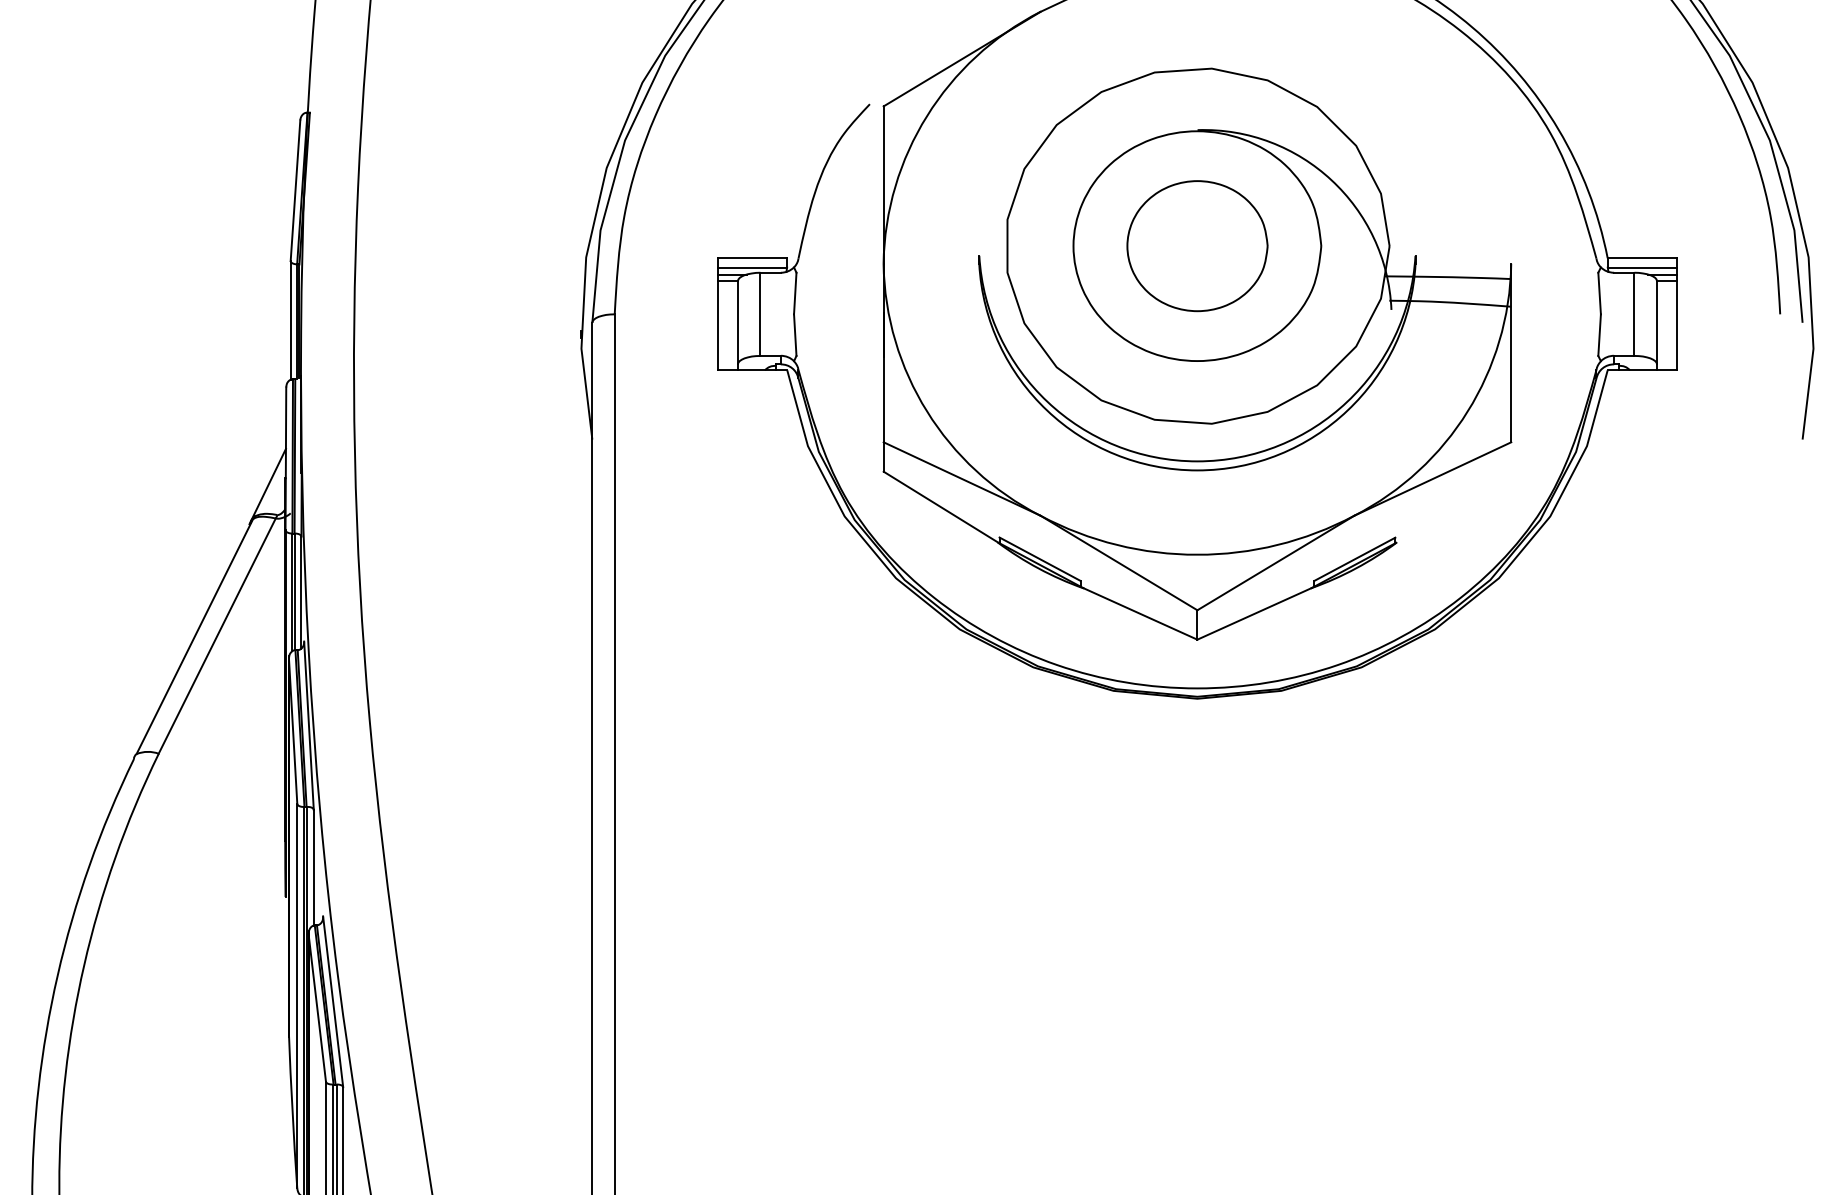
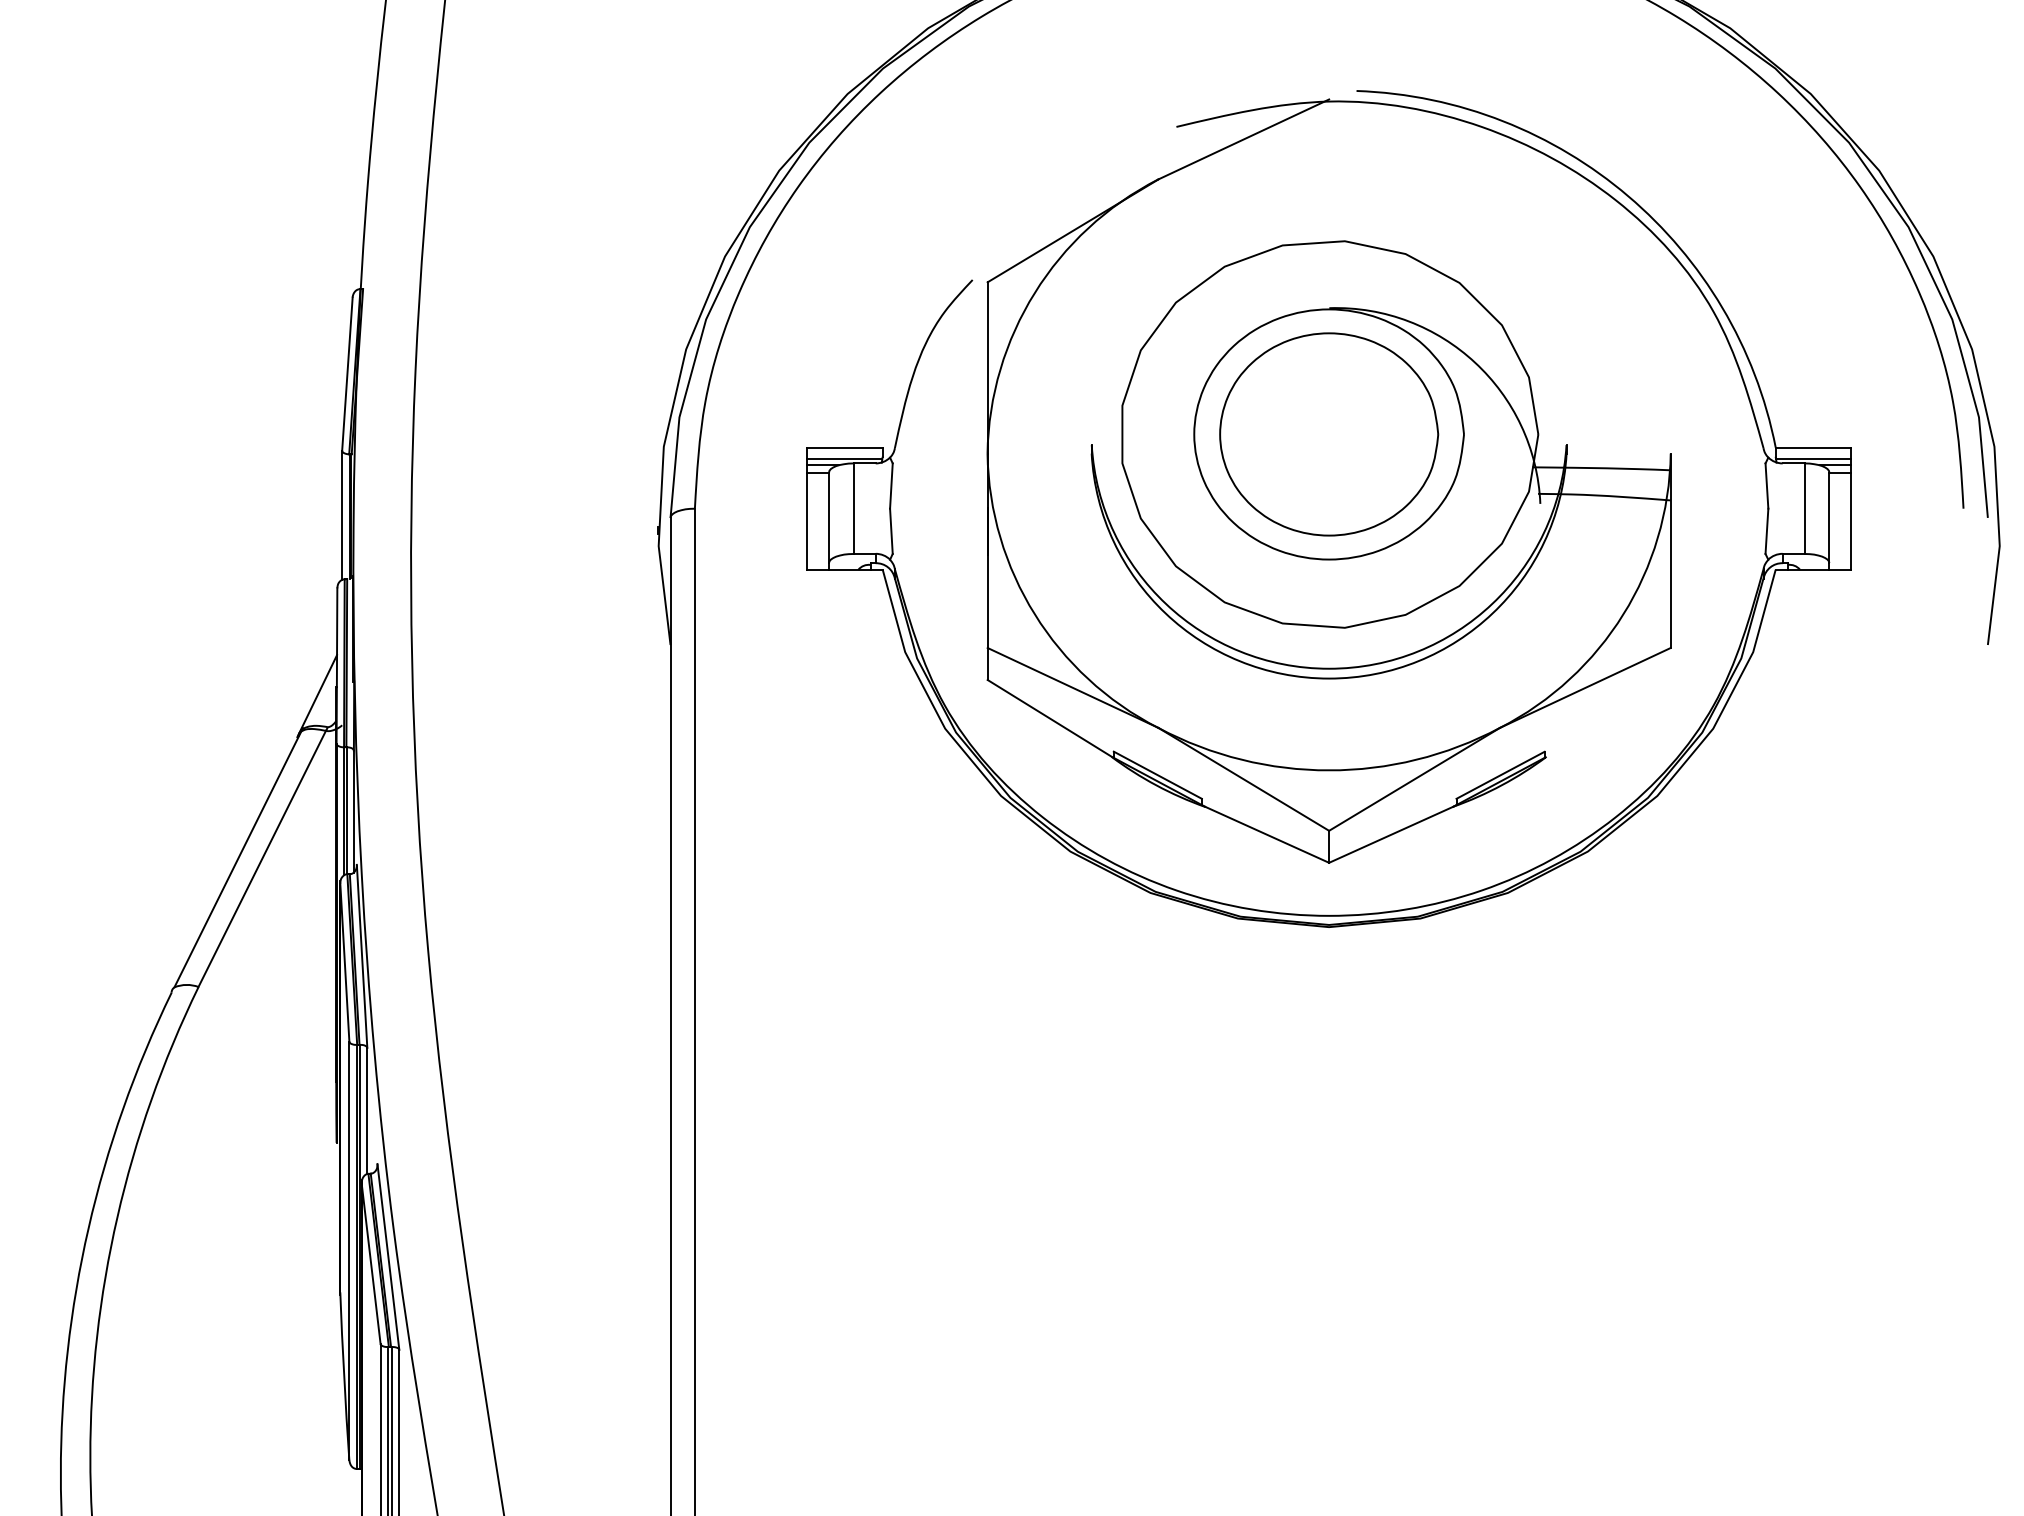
part: (1197, 246) -> (1329, 434), size x1.43

